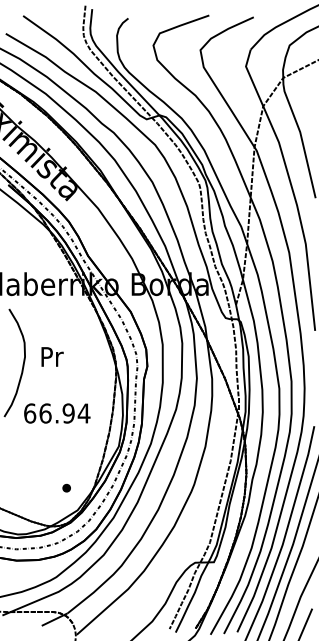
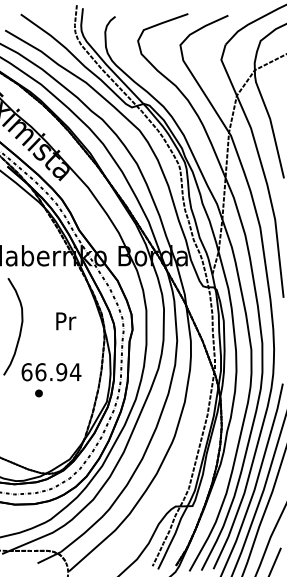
text: (52, 357) -> (66, 321), moved
part: (66, 488) -> (38, 393), moved

